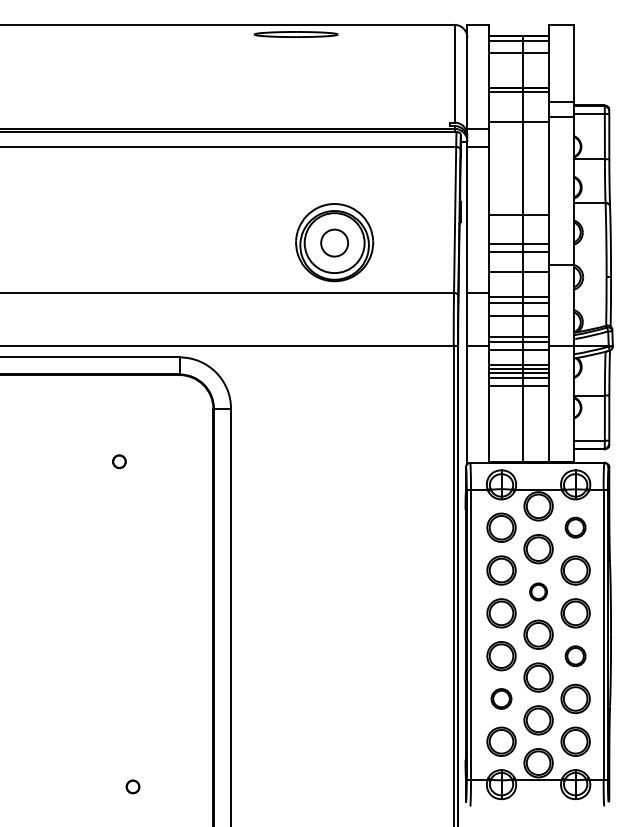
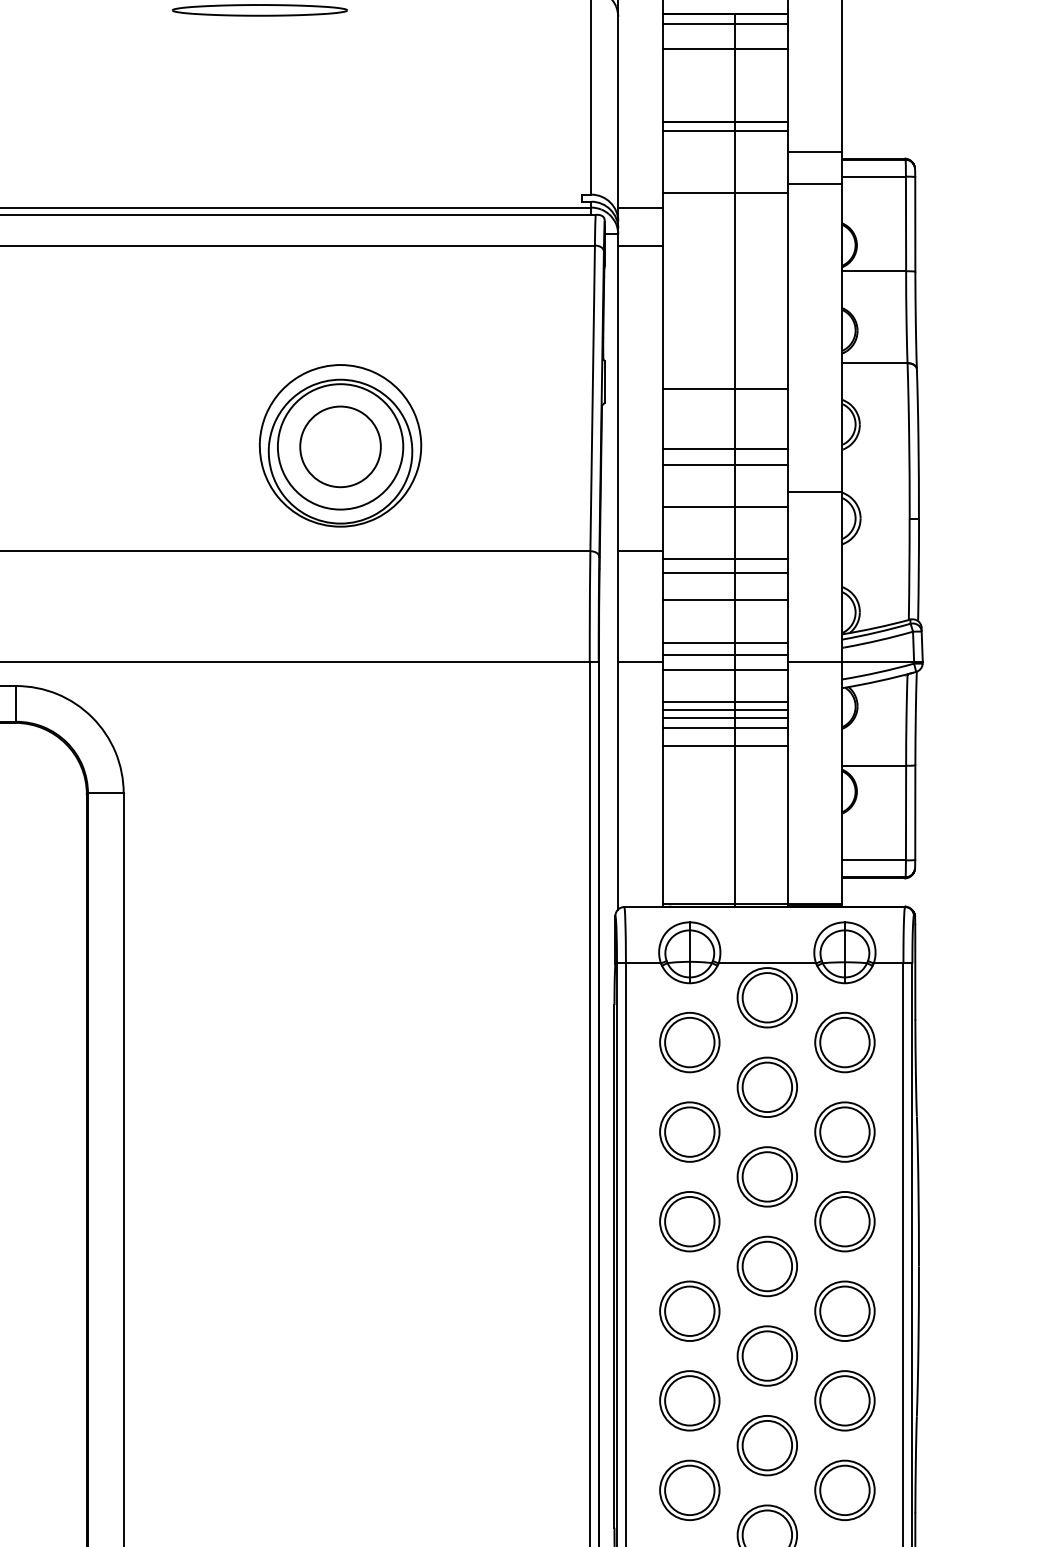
circle: (334, 242) -> (340, 445), size x1.43
part: (575, 527) -> (844, 1041), size x1.43
part: (538, 591) -> (767, 1175), size x1.67
part: (575, 656) -> (844, 1311), size x1.43
part: (501, 698) -> (689, 1399), size x1.43

